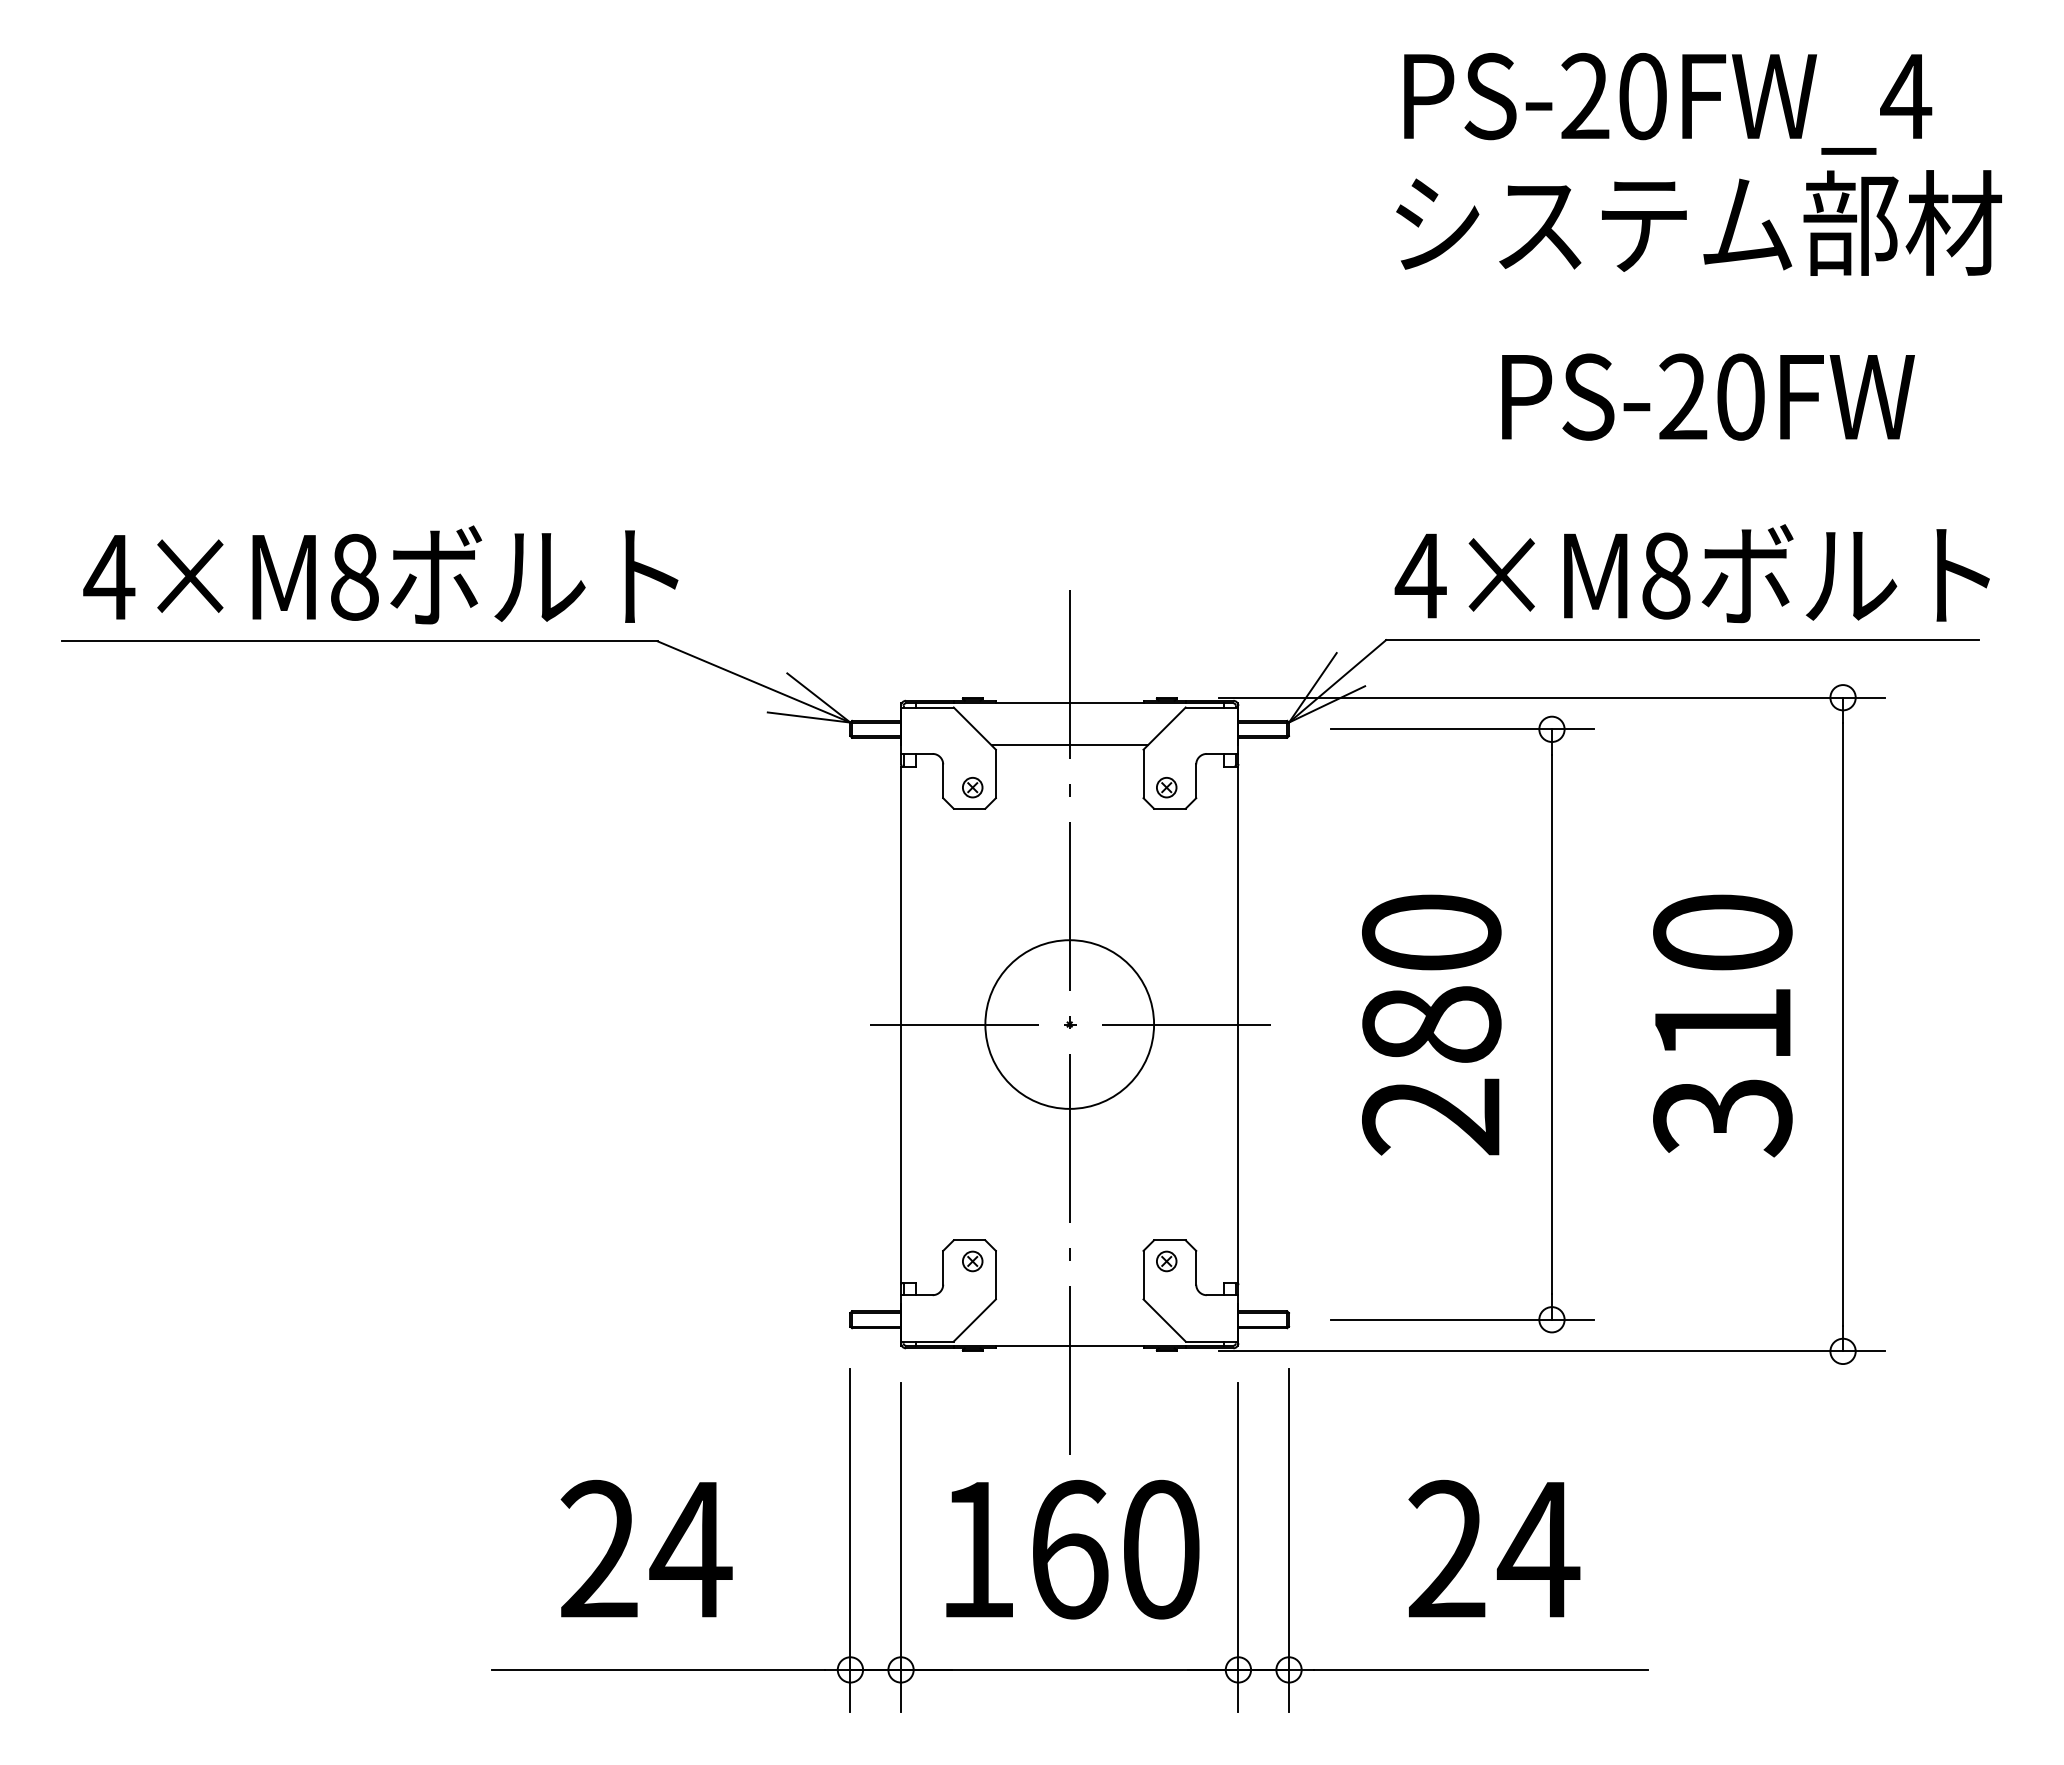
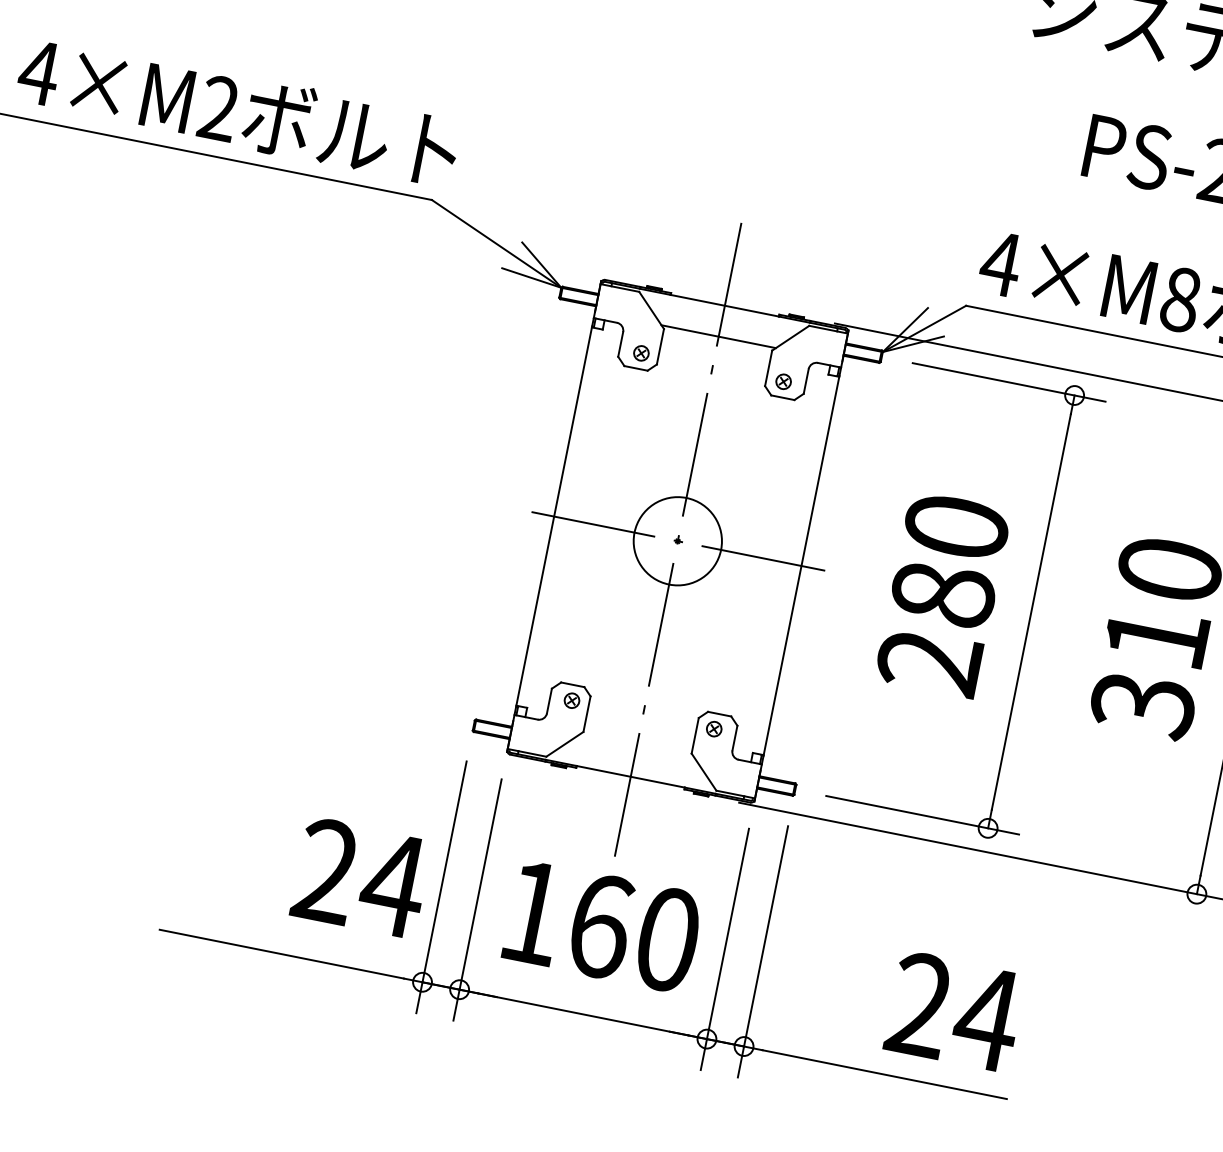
text: (354, 576) -> (219, 108), 4×M8 -> 4×M2
circle: (1069, 1024) -> (677, 541), size x0.7
text: (646, 1548) -> (361, 877), moved
text: (1494, 1548) -> (955, 1011), moved

